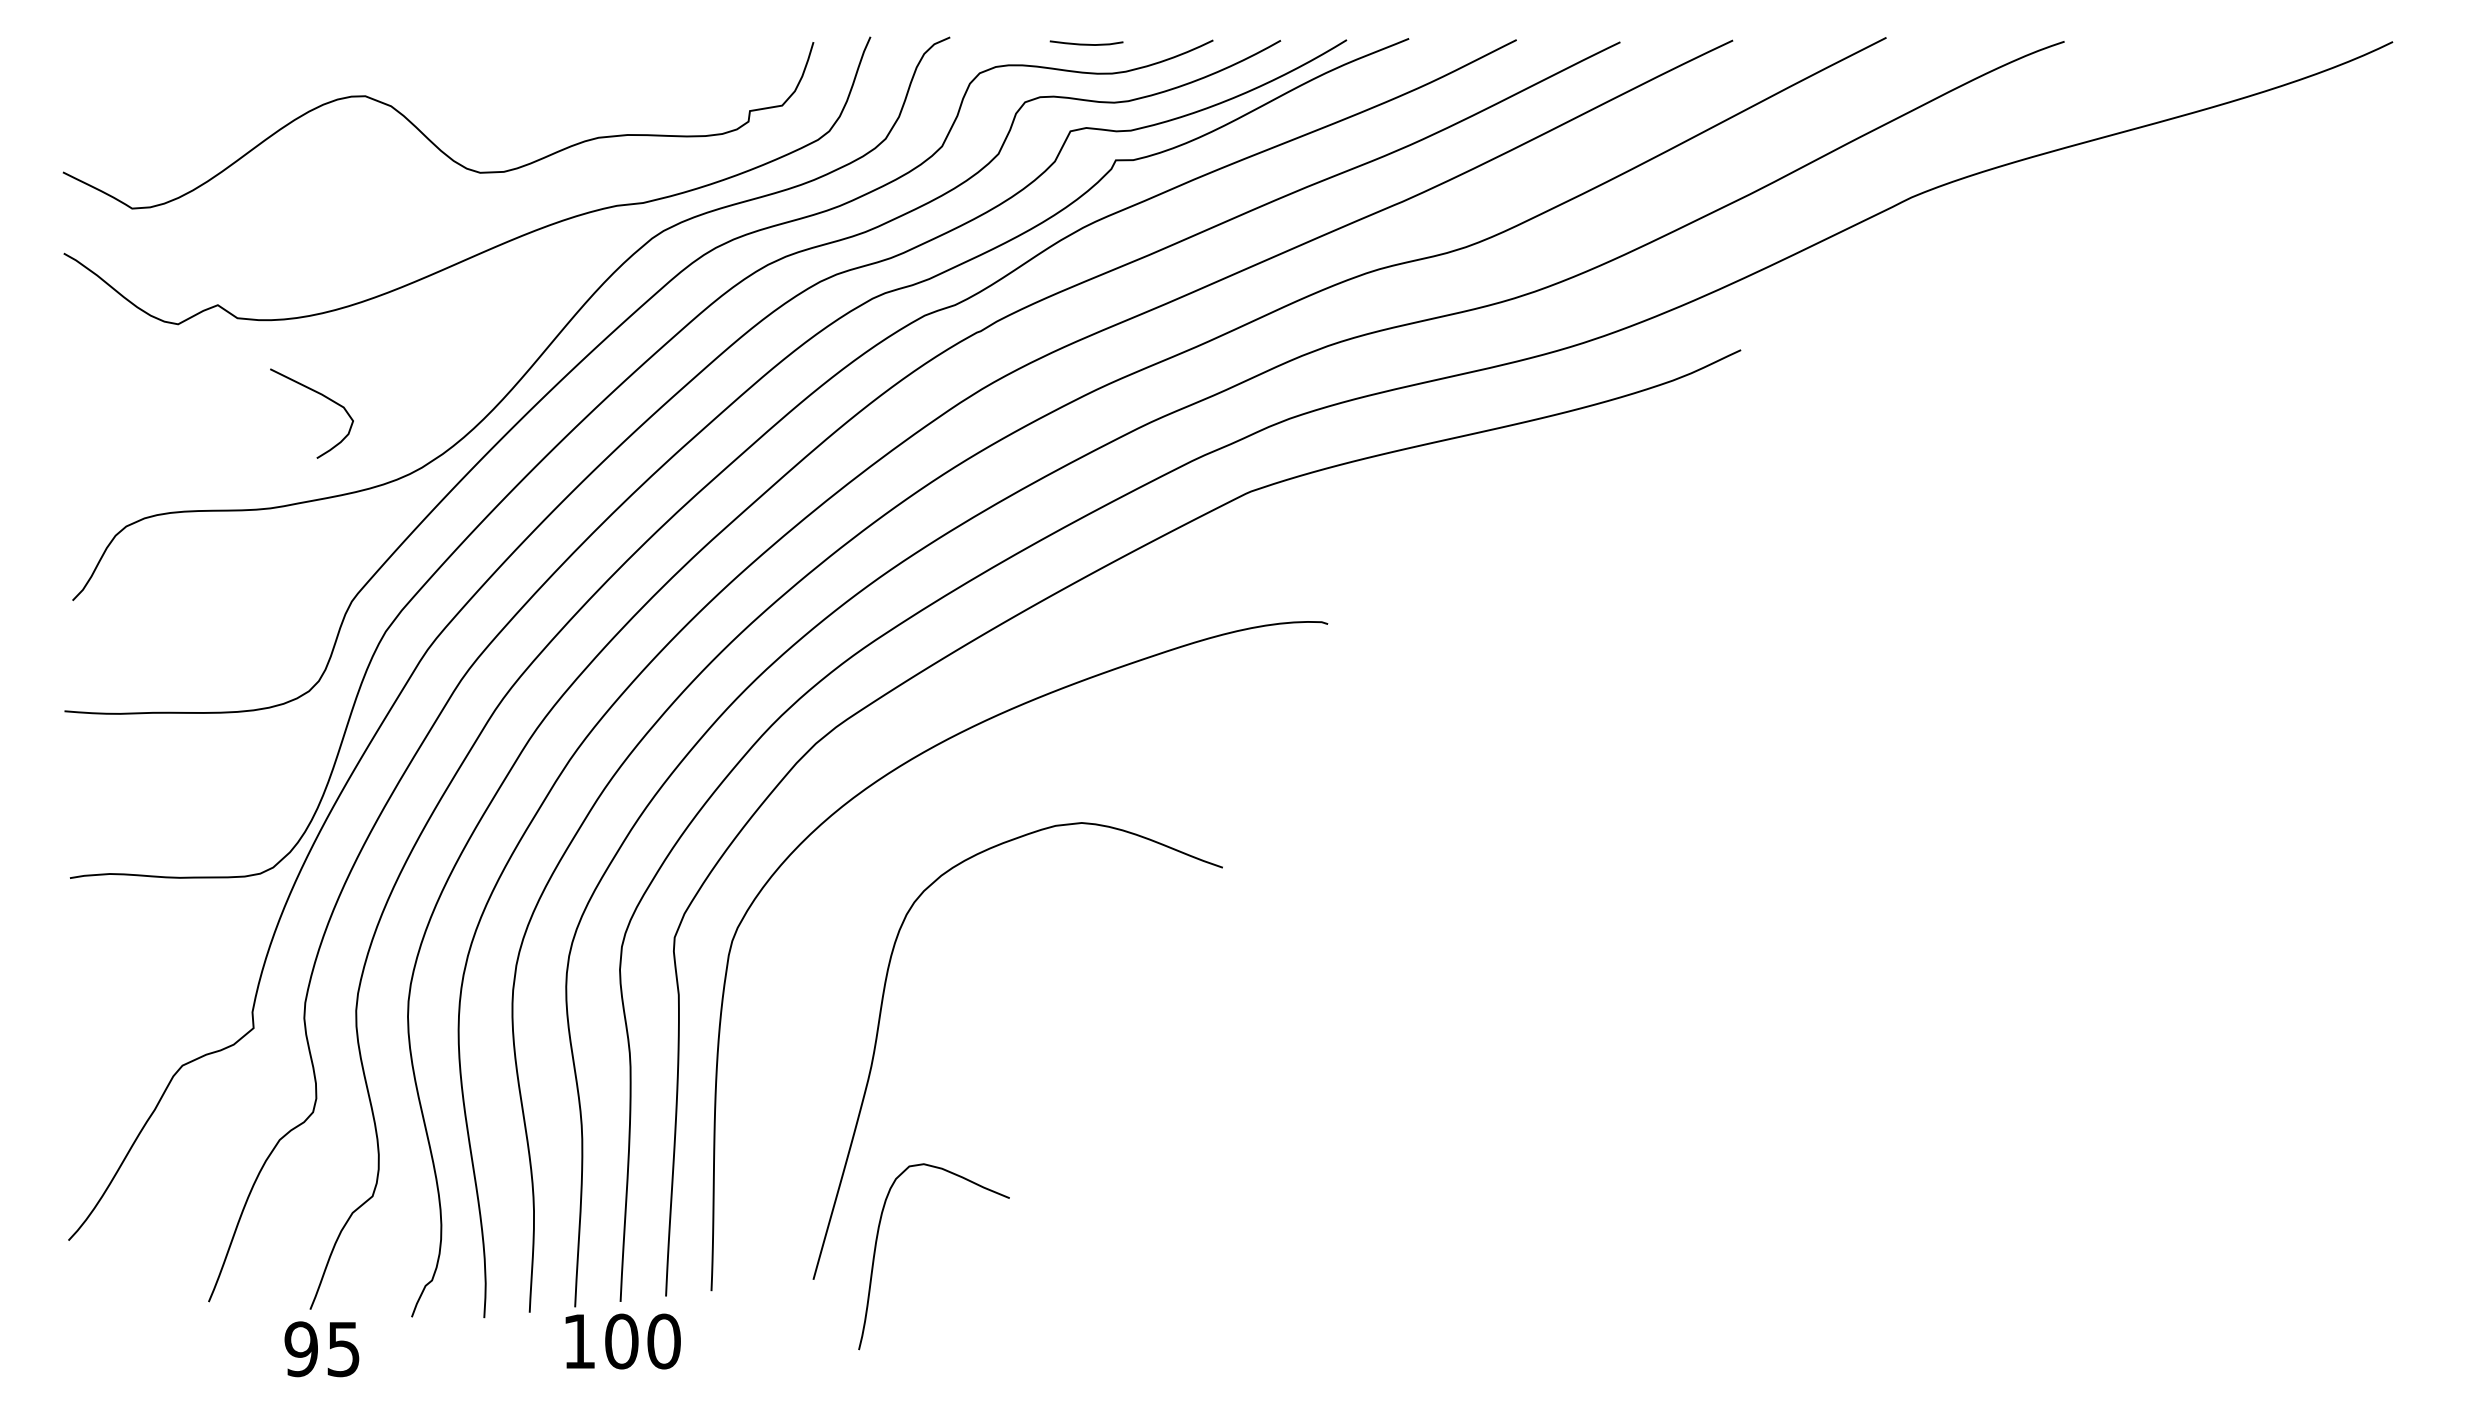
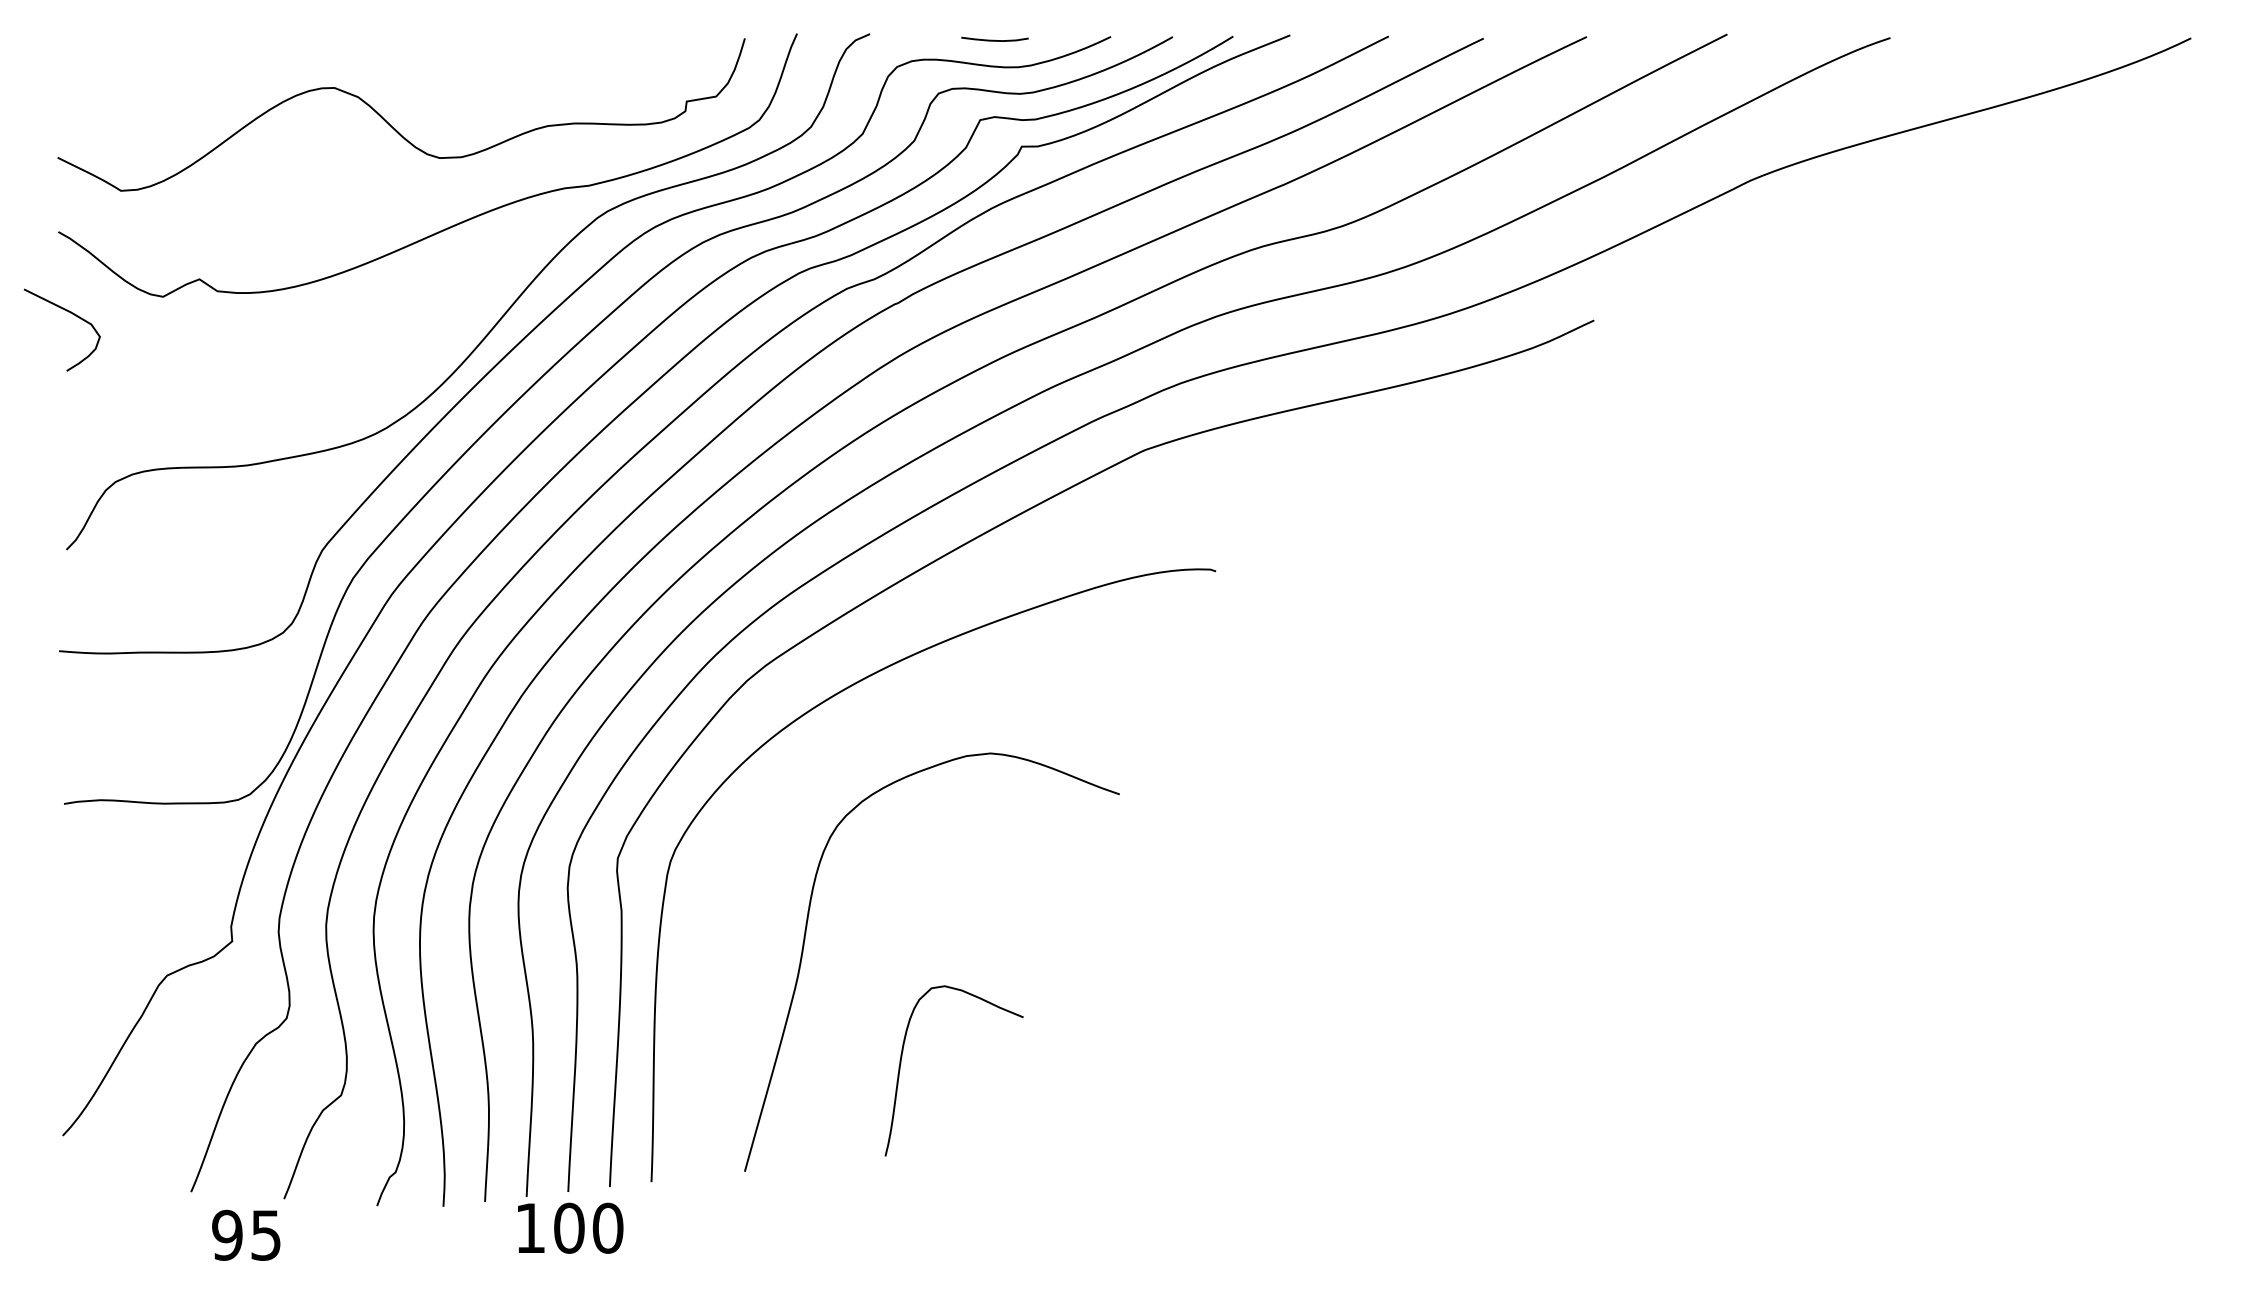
curve: (321, 395) -> (70, 313), moved
curve: (876, 1248) -> (901, 1063), moved
text: (321, 1349) -> (245, 1235), moved

